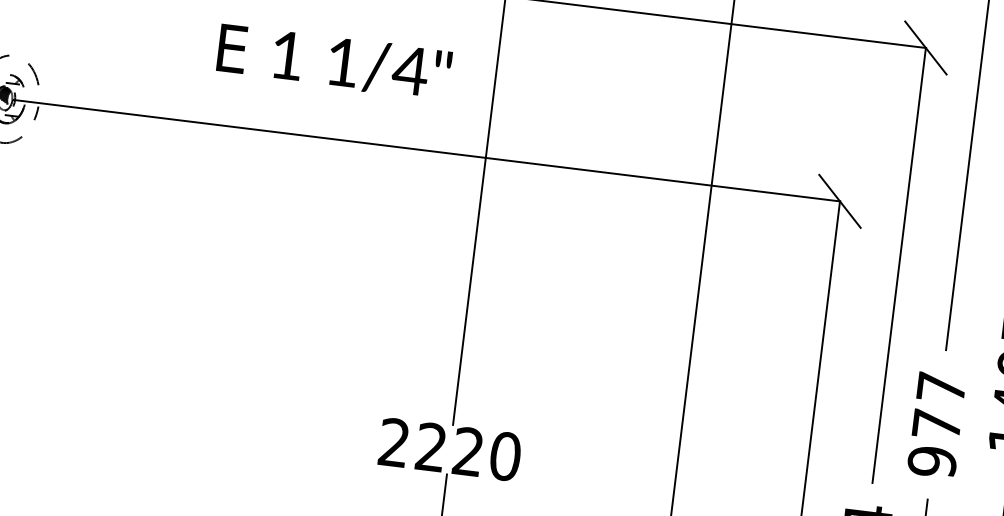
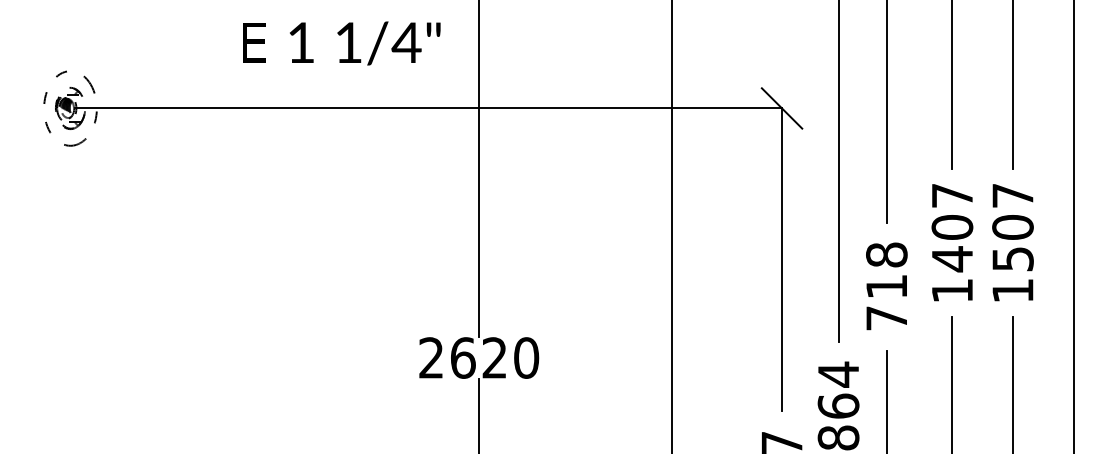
text: (936, 424) -> (886, 286), 977 -> 718
text: (431, 446) -> (463, 357), 2220 -> 2620

